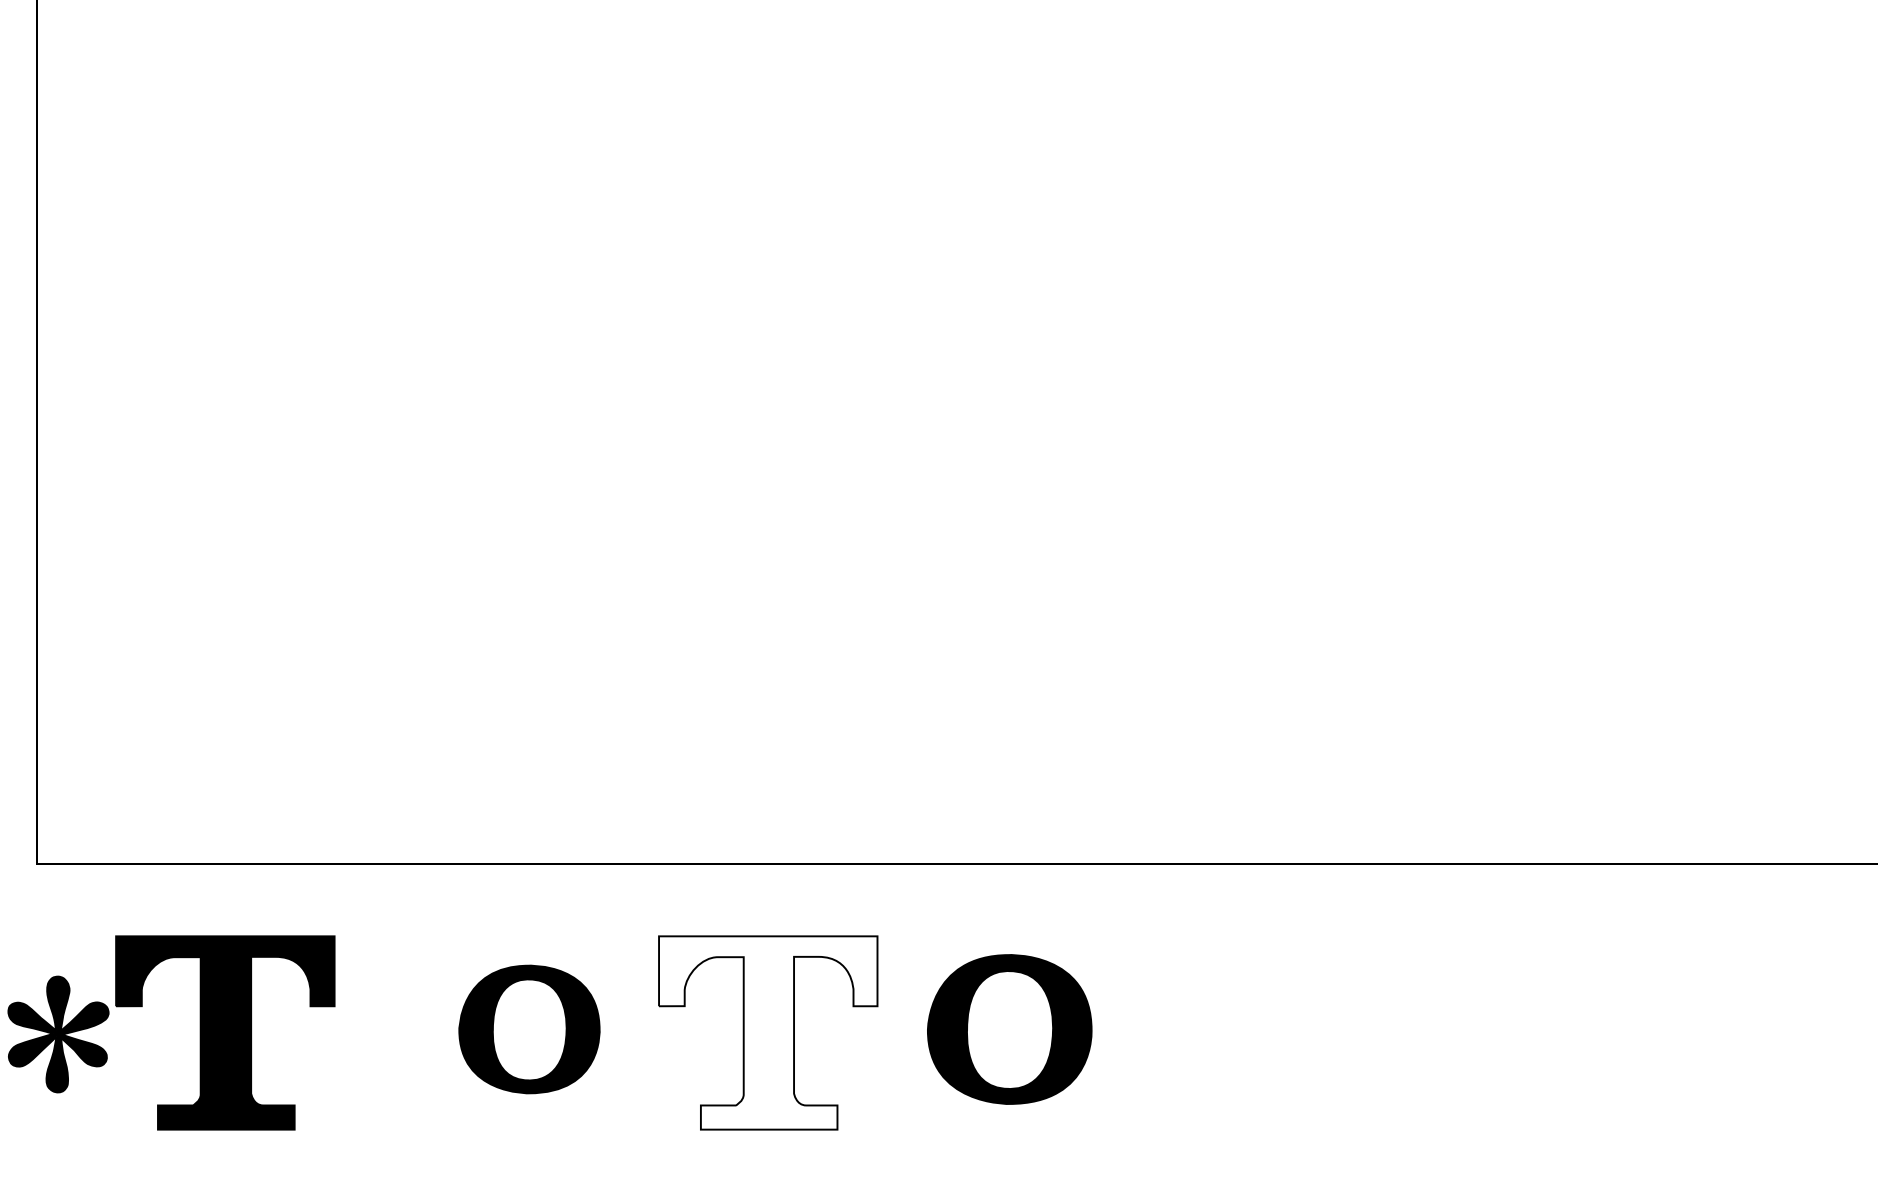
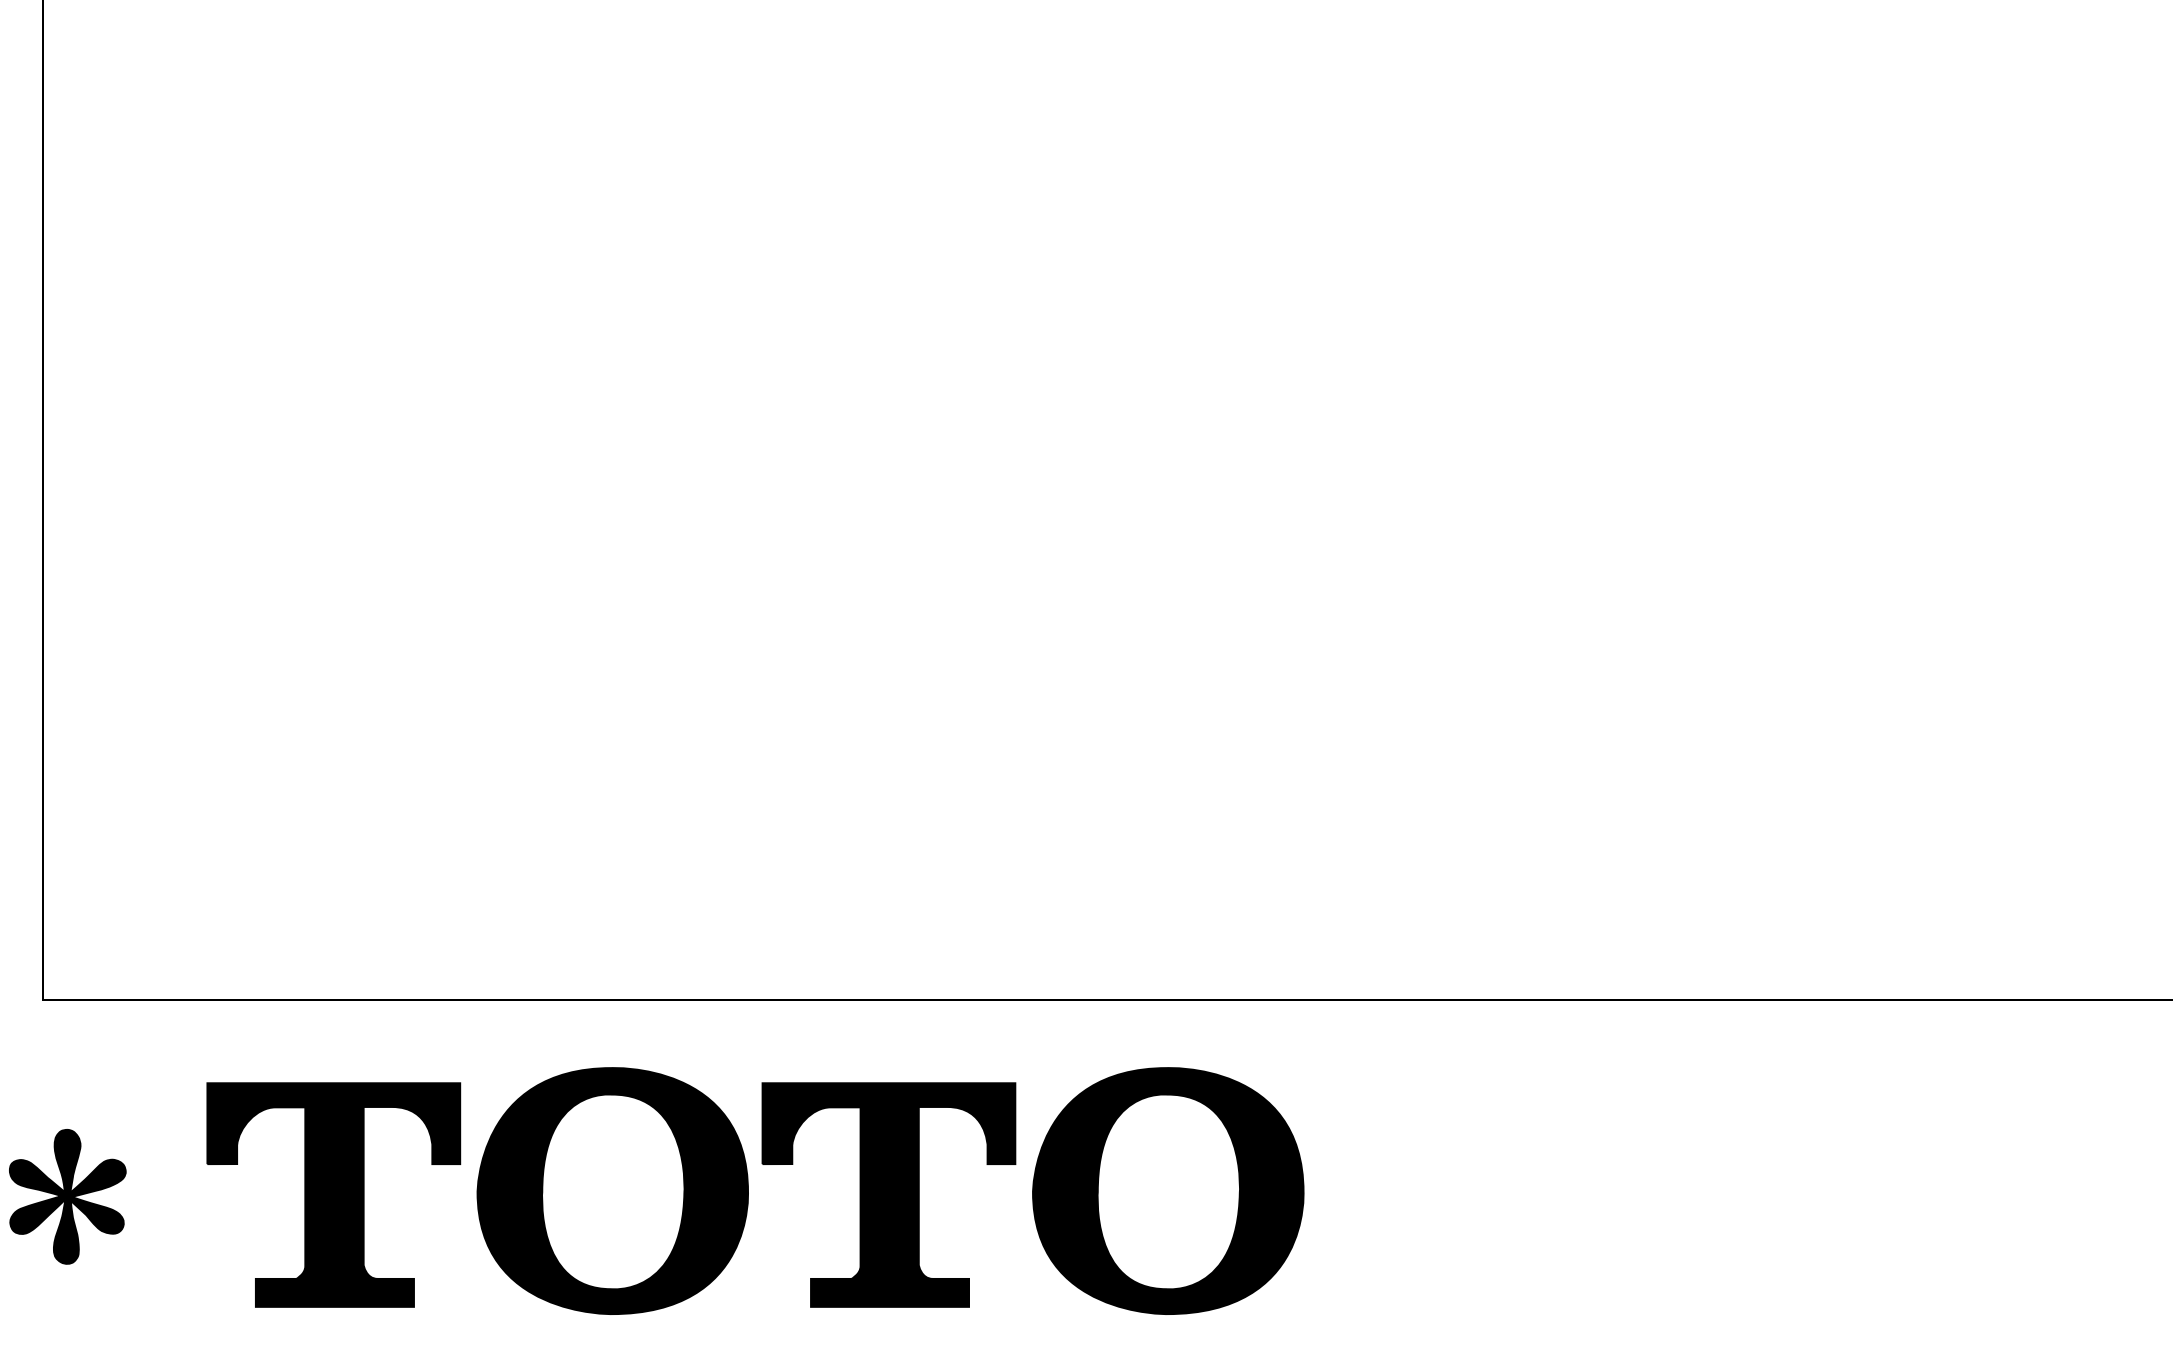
part: (529, 1029) -> (612, 1190), size x1.67
part: (1009, 1029) -> (1168, 1190), size x1.43
part: (225, 1032) -> (333, 1194), moved
fill: (767, 1032) -> (888, 1194), added

